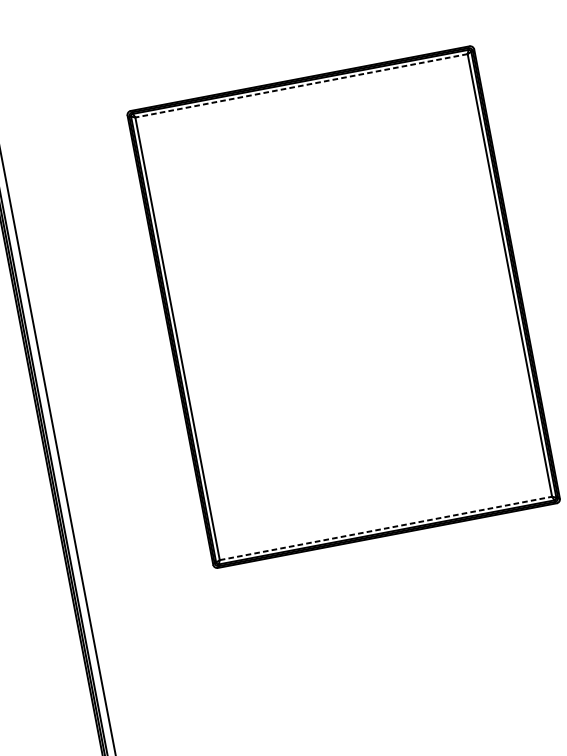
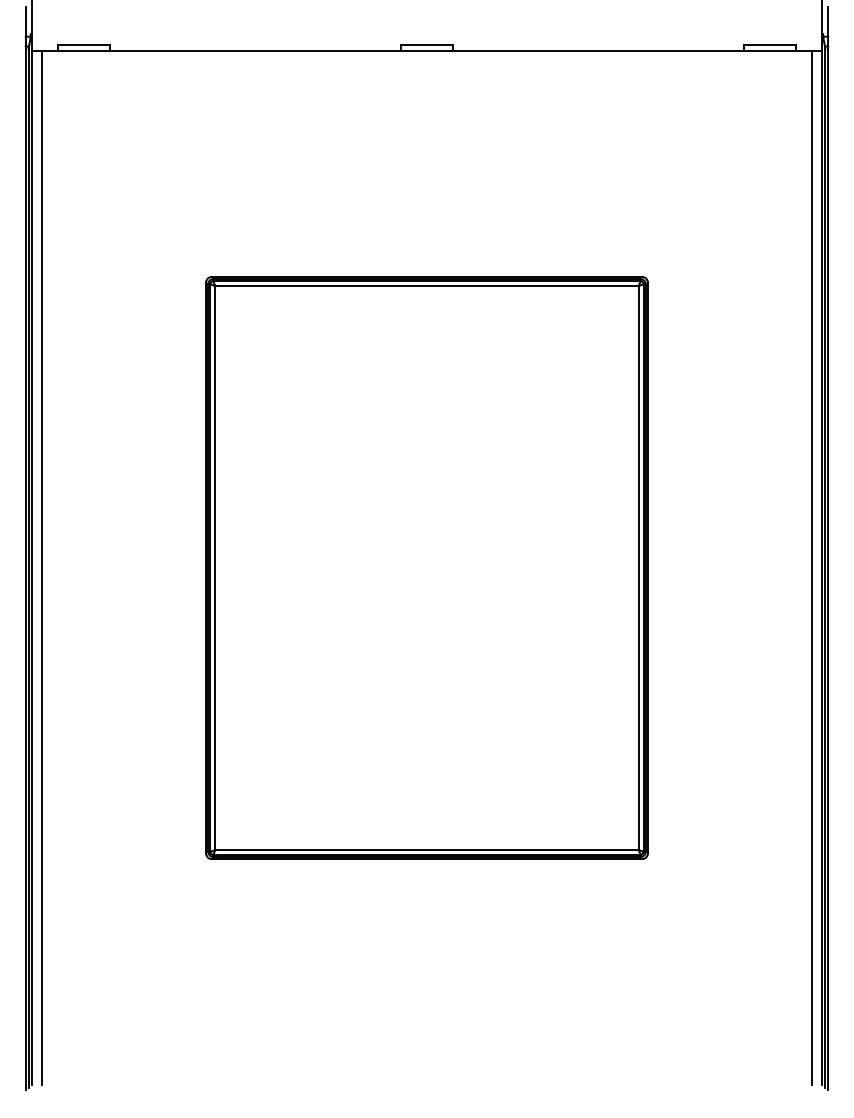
line: (301, 85) -> (427, 286), dashed -> solid
line: (386, 528) -> (427, 849), dashed -> solid

